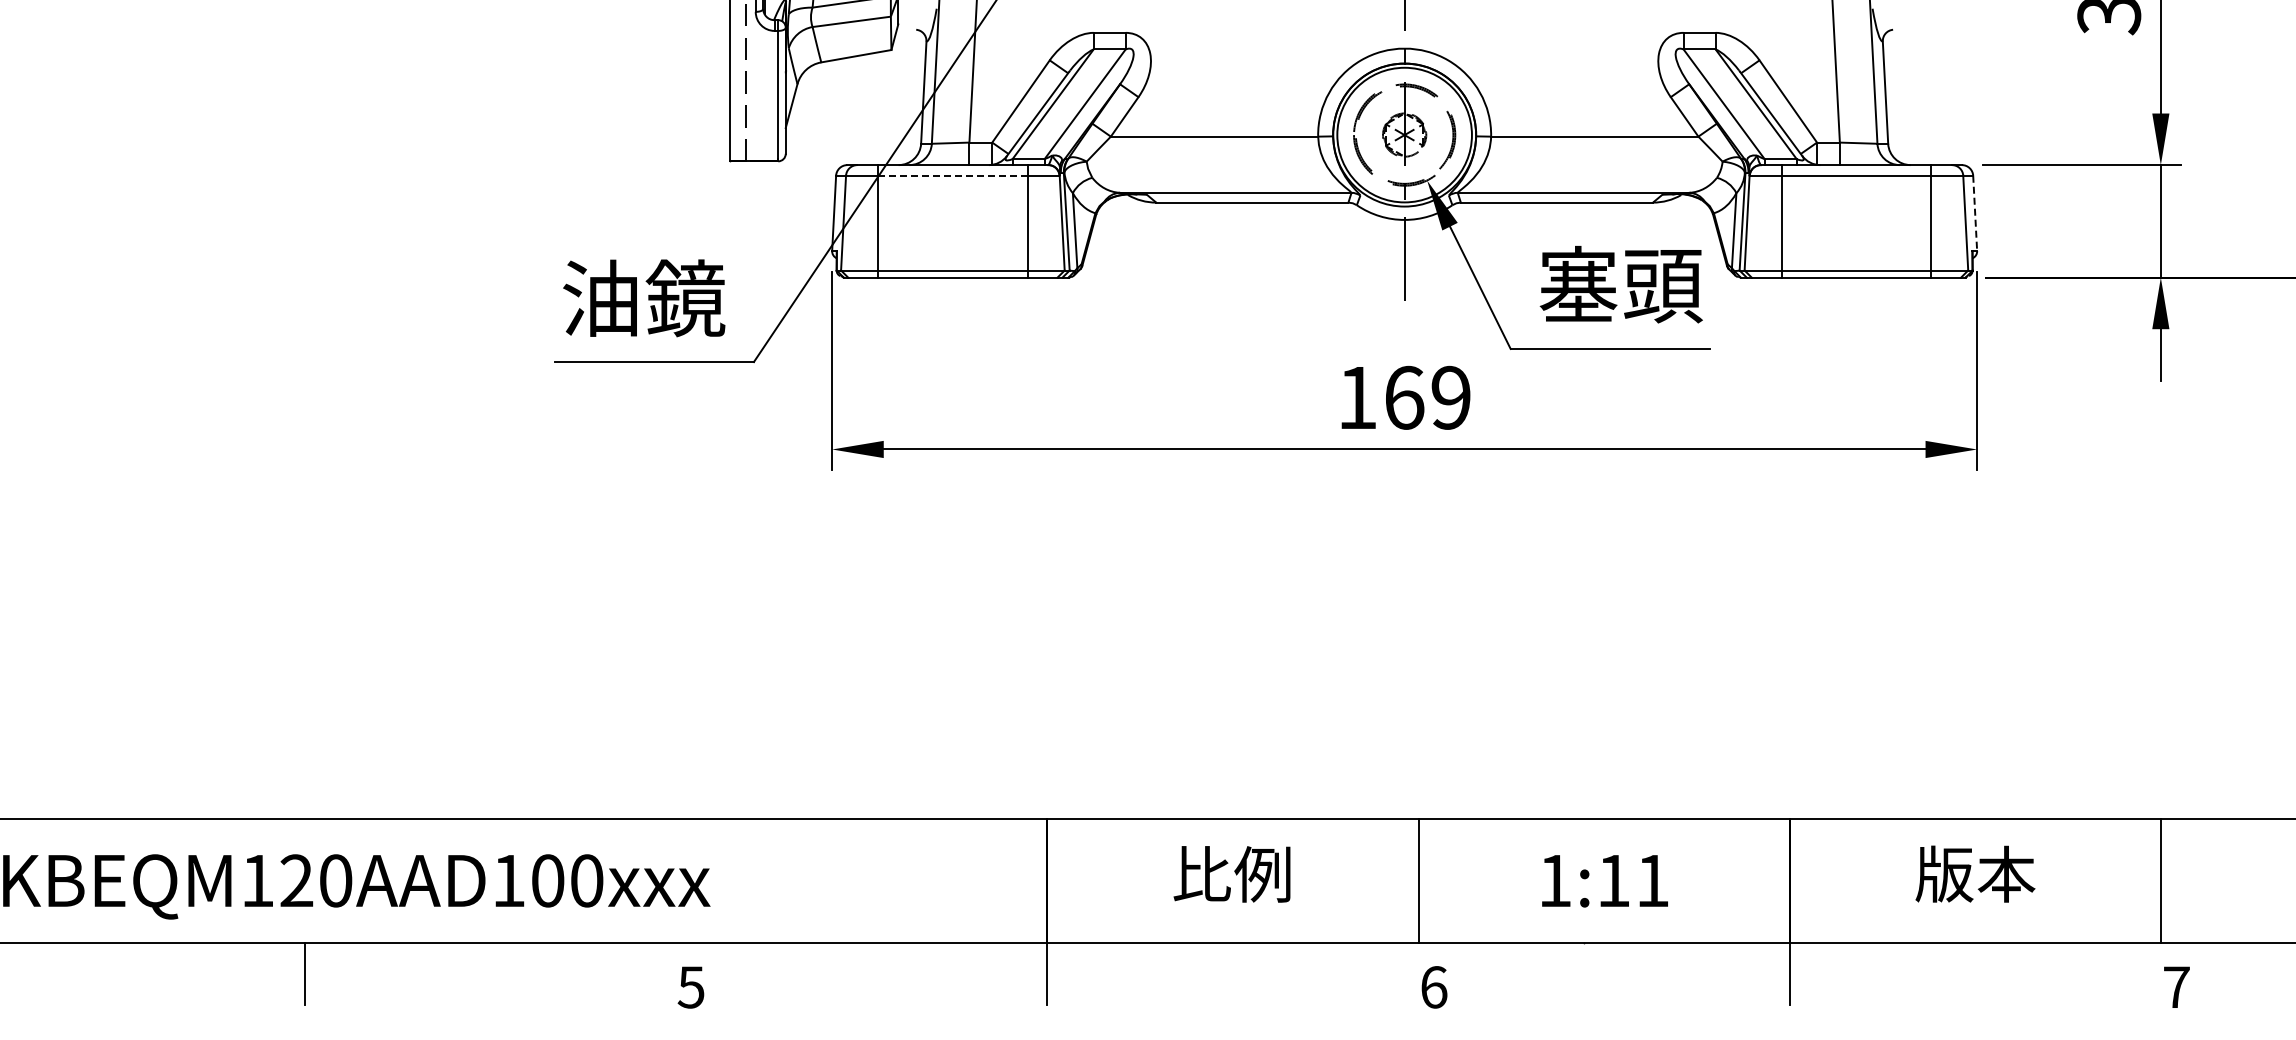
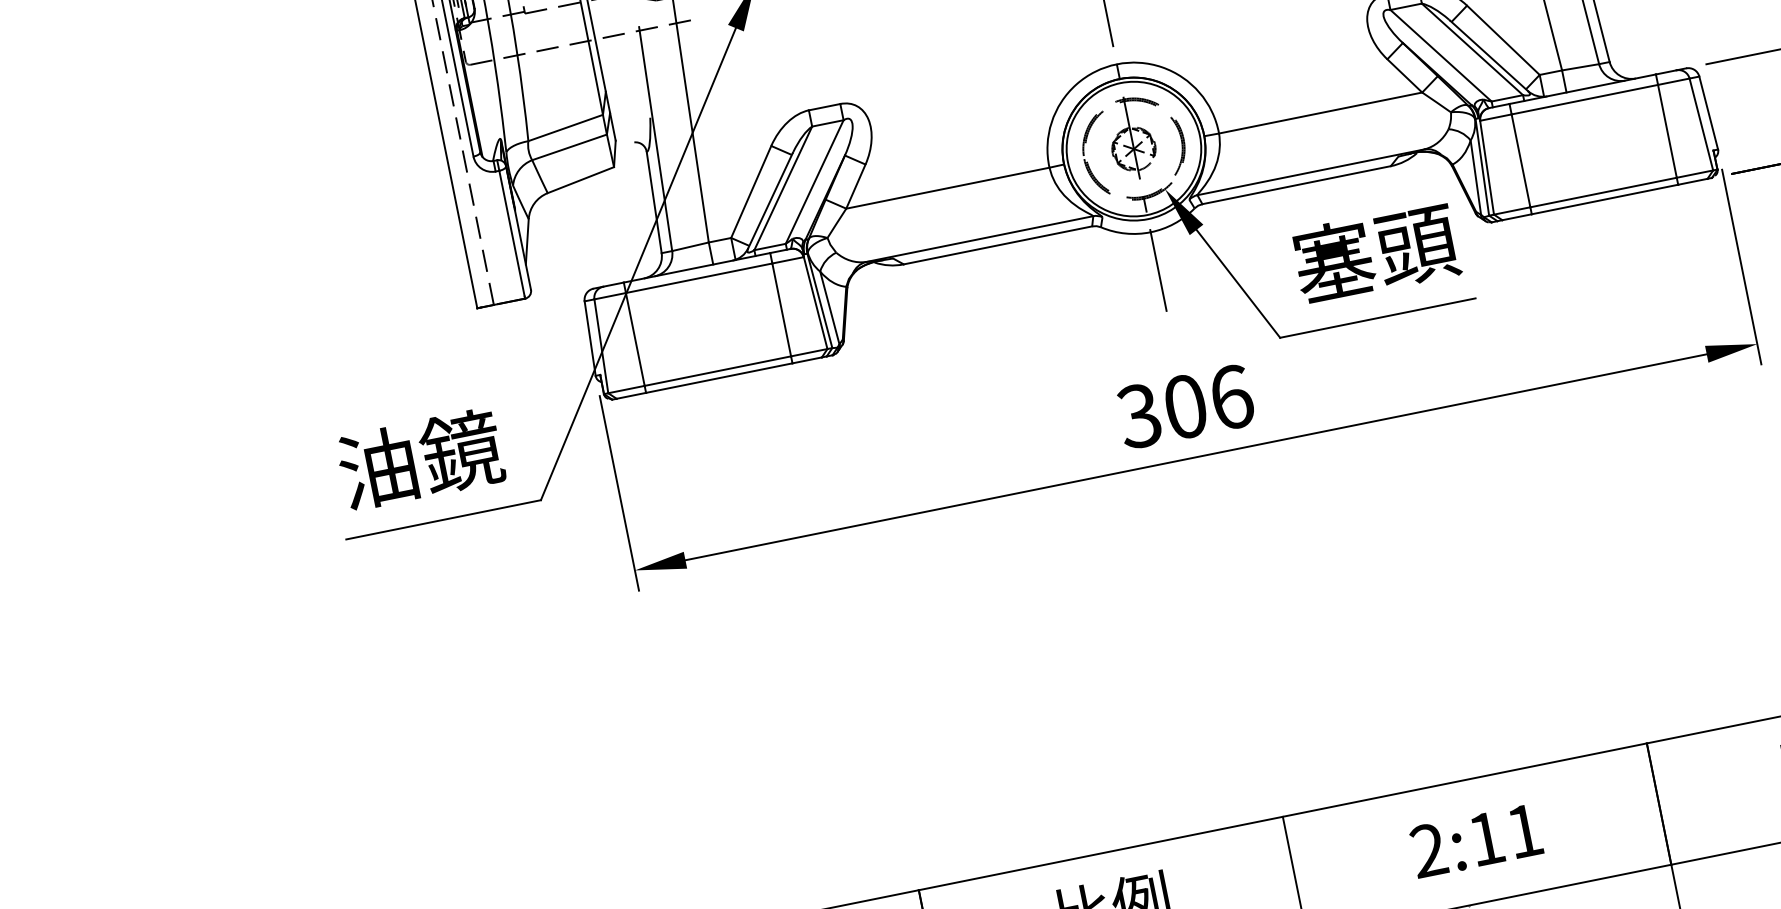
line: (952, 175) -> (698, 278), dashed -> solid
line: (1975, 213) -> (1709, 113), dashed -> solid
text: (1404, 397) -> (1185, 406), 169 -> 306
text: (1555, 880) -> (1429, 849), 1:11 -> 2:11

